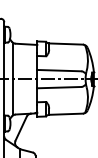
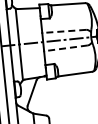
line: (58, 70) -> (63, 31), solid -> dashed
line: (58, 87) -> (65, 48), solid -> dashed

